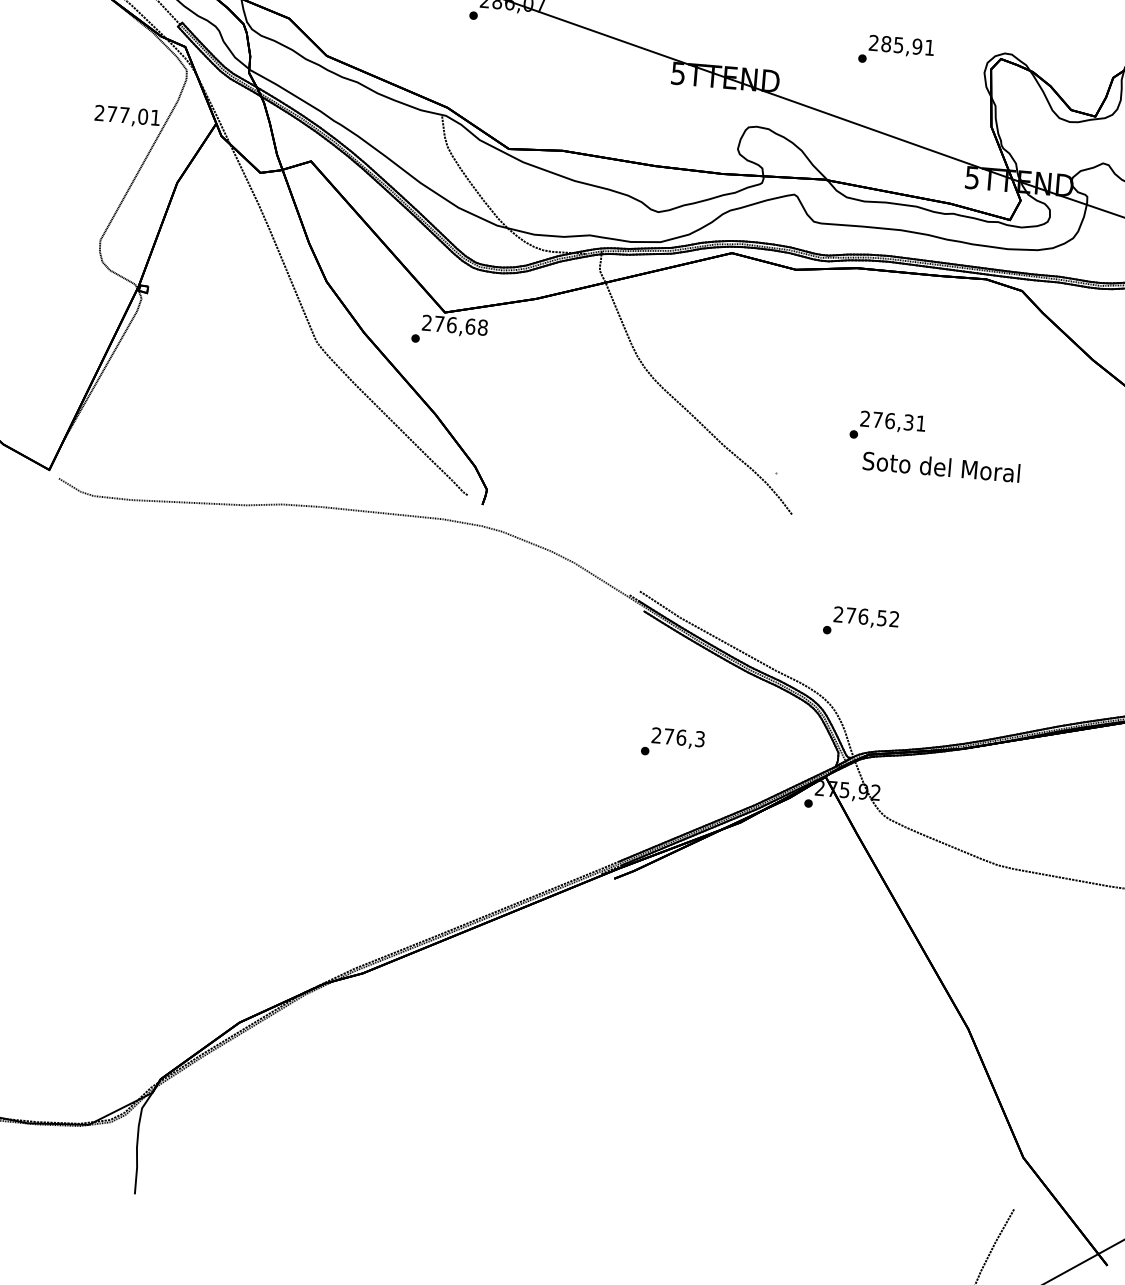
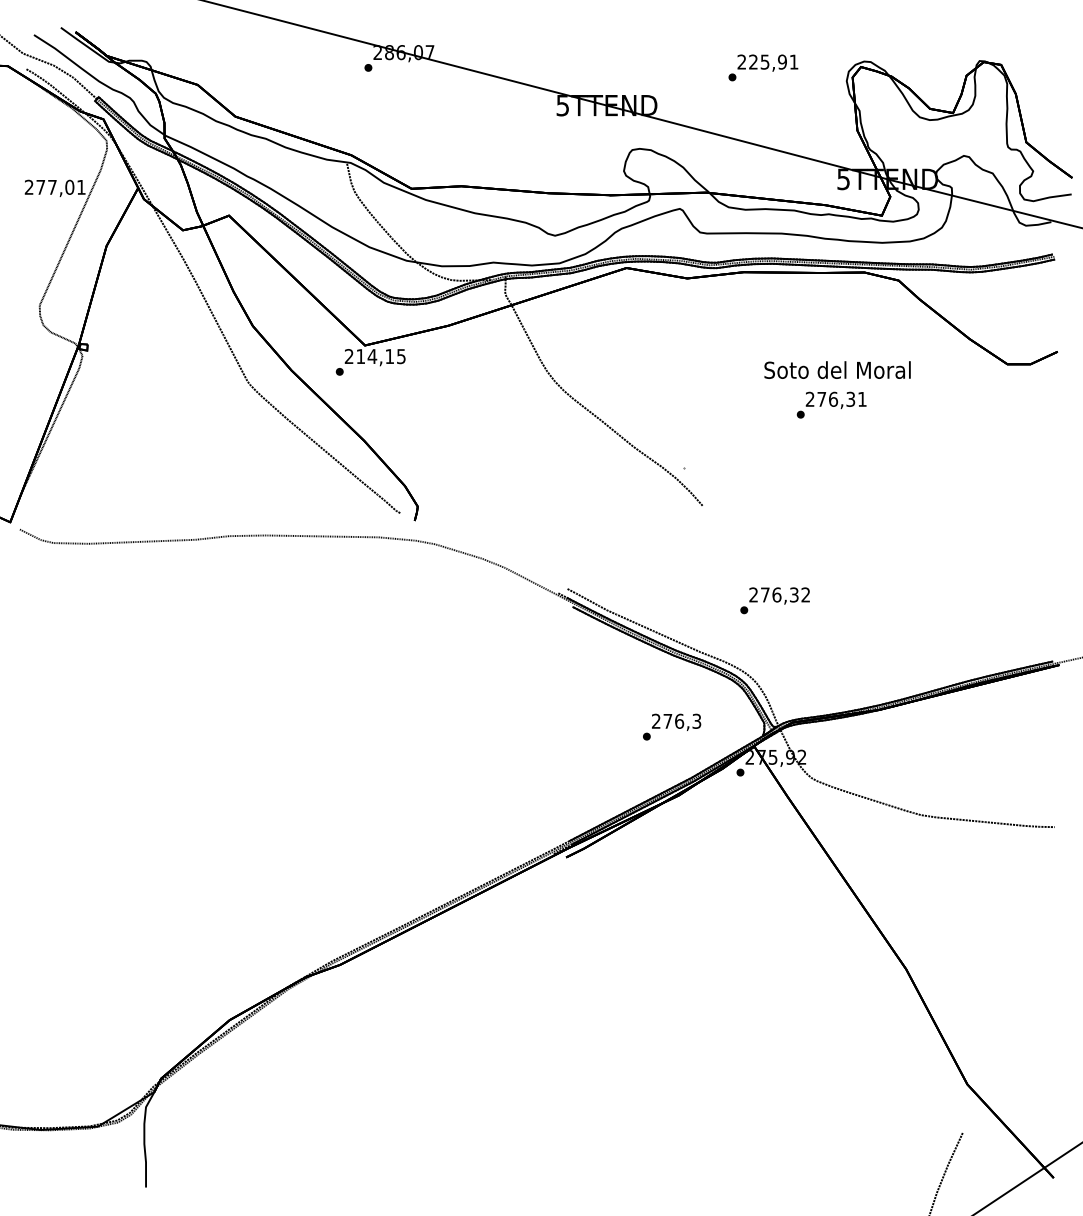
text: (886, 43) -> (753, 61), 285,91 -> 225,91
text: (460, 325) -> (380, 356), 276,68 -> 214,15
text: (887, 426) -> (831, 404), moved
text: (941, 466) -> (837, 369), moved
text: (882, 617) -> (794, 594), 276,52 -> 276,32
text: (673, 742) -> (672, 726), moved

